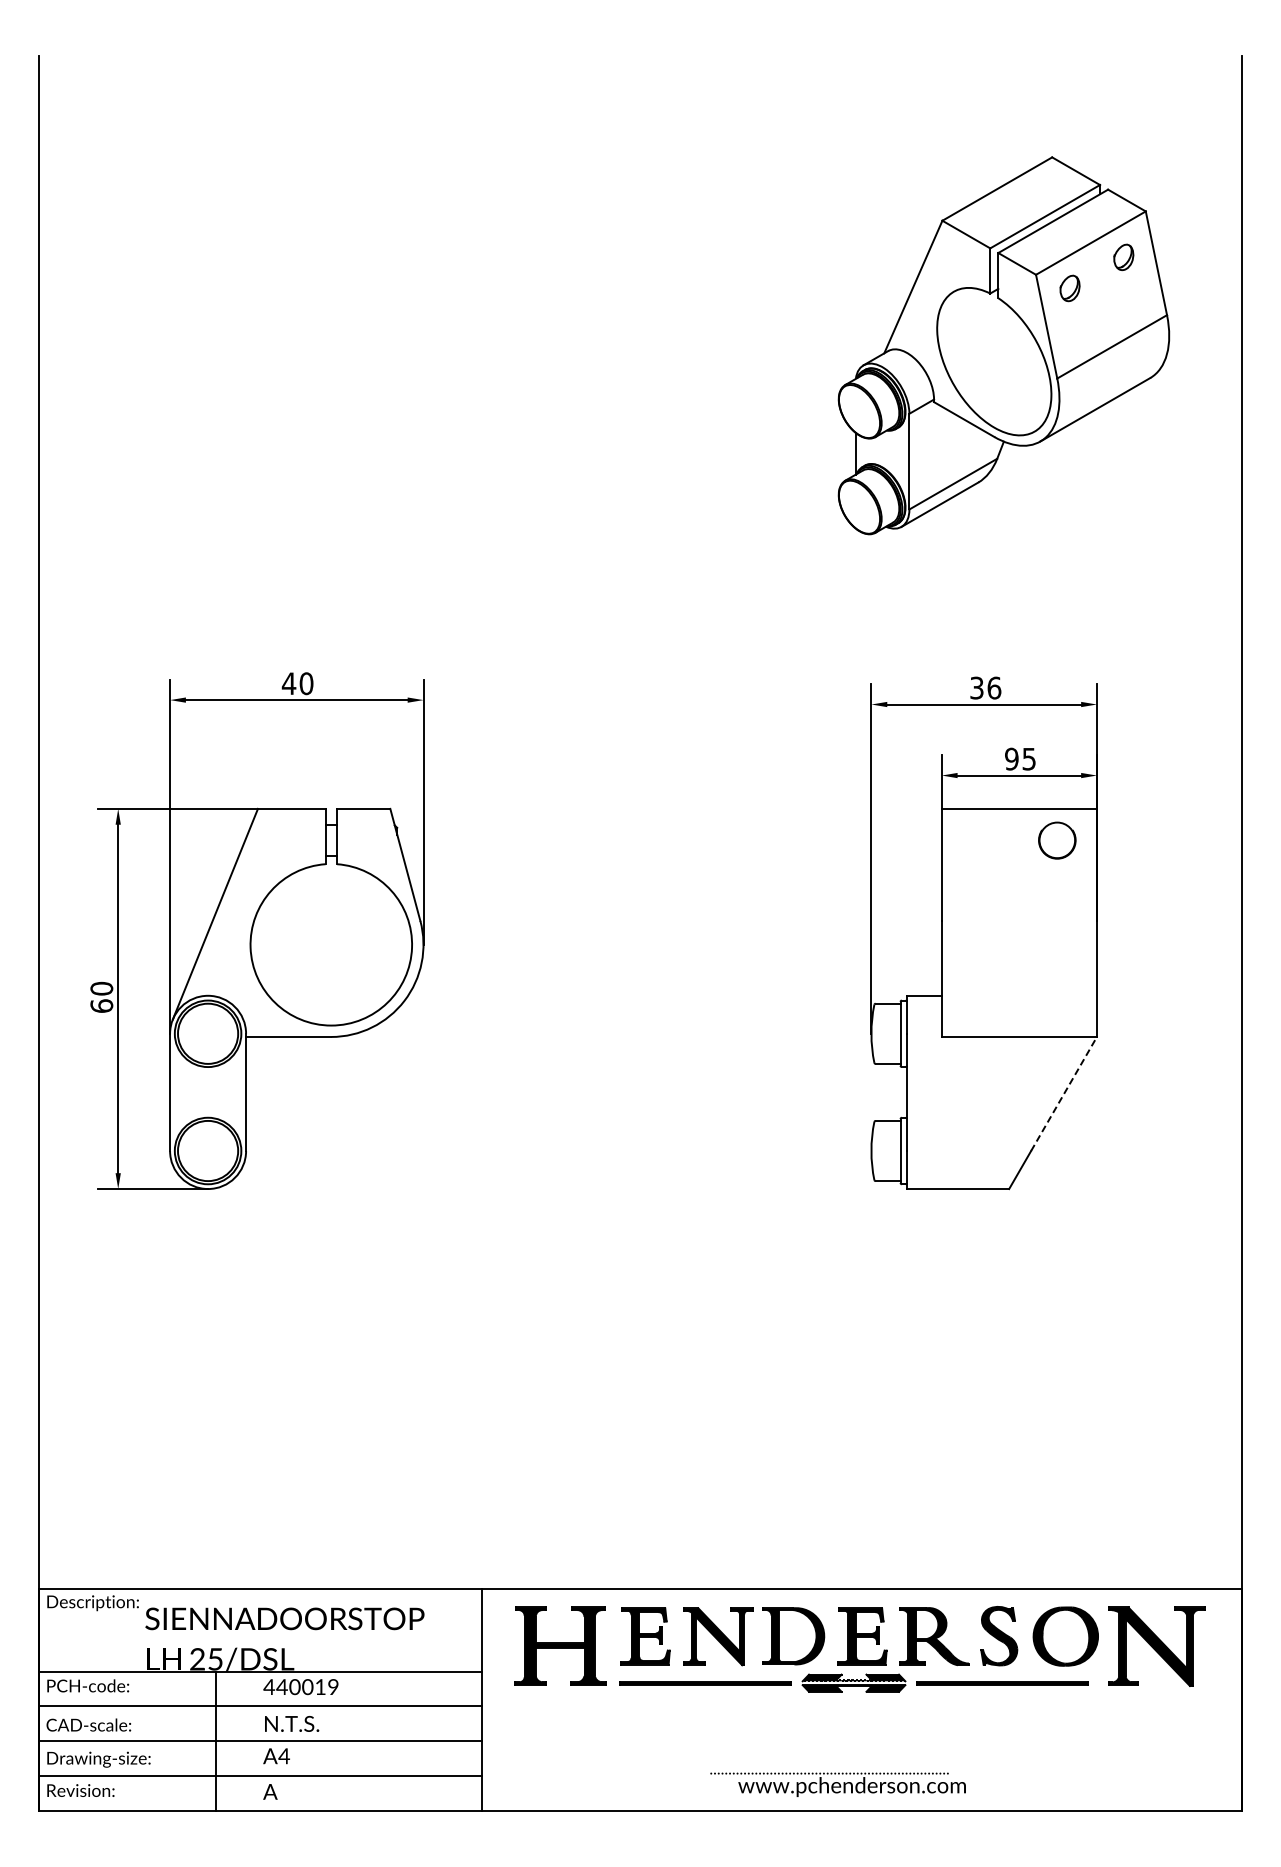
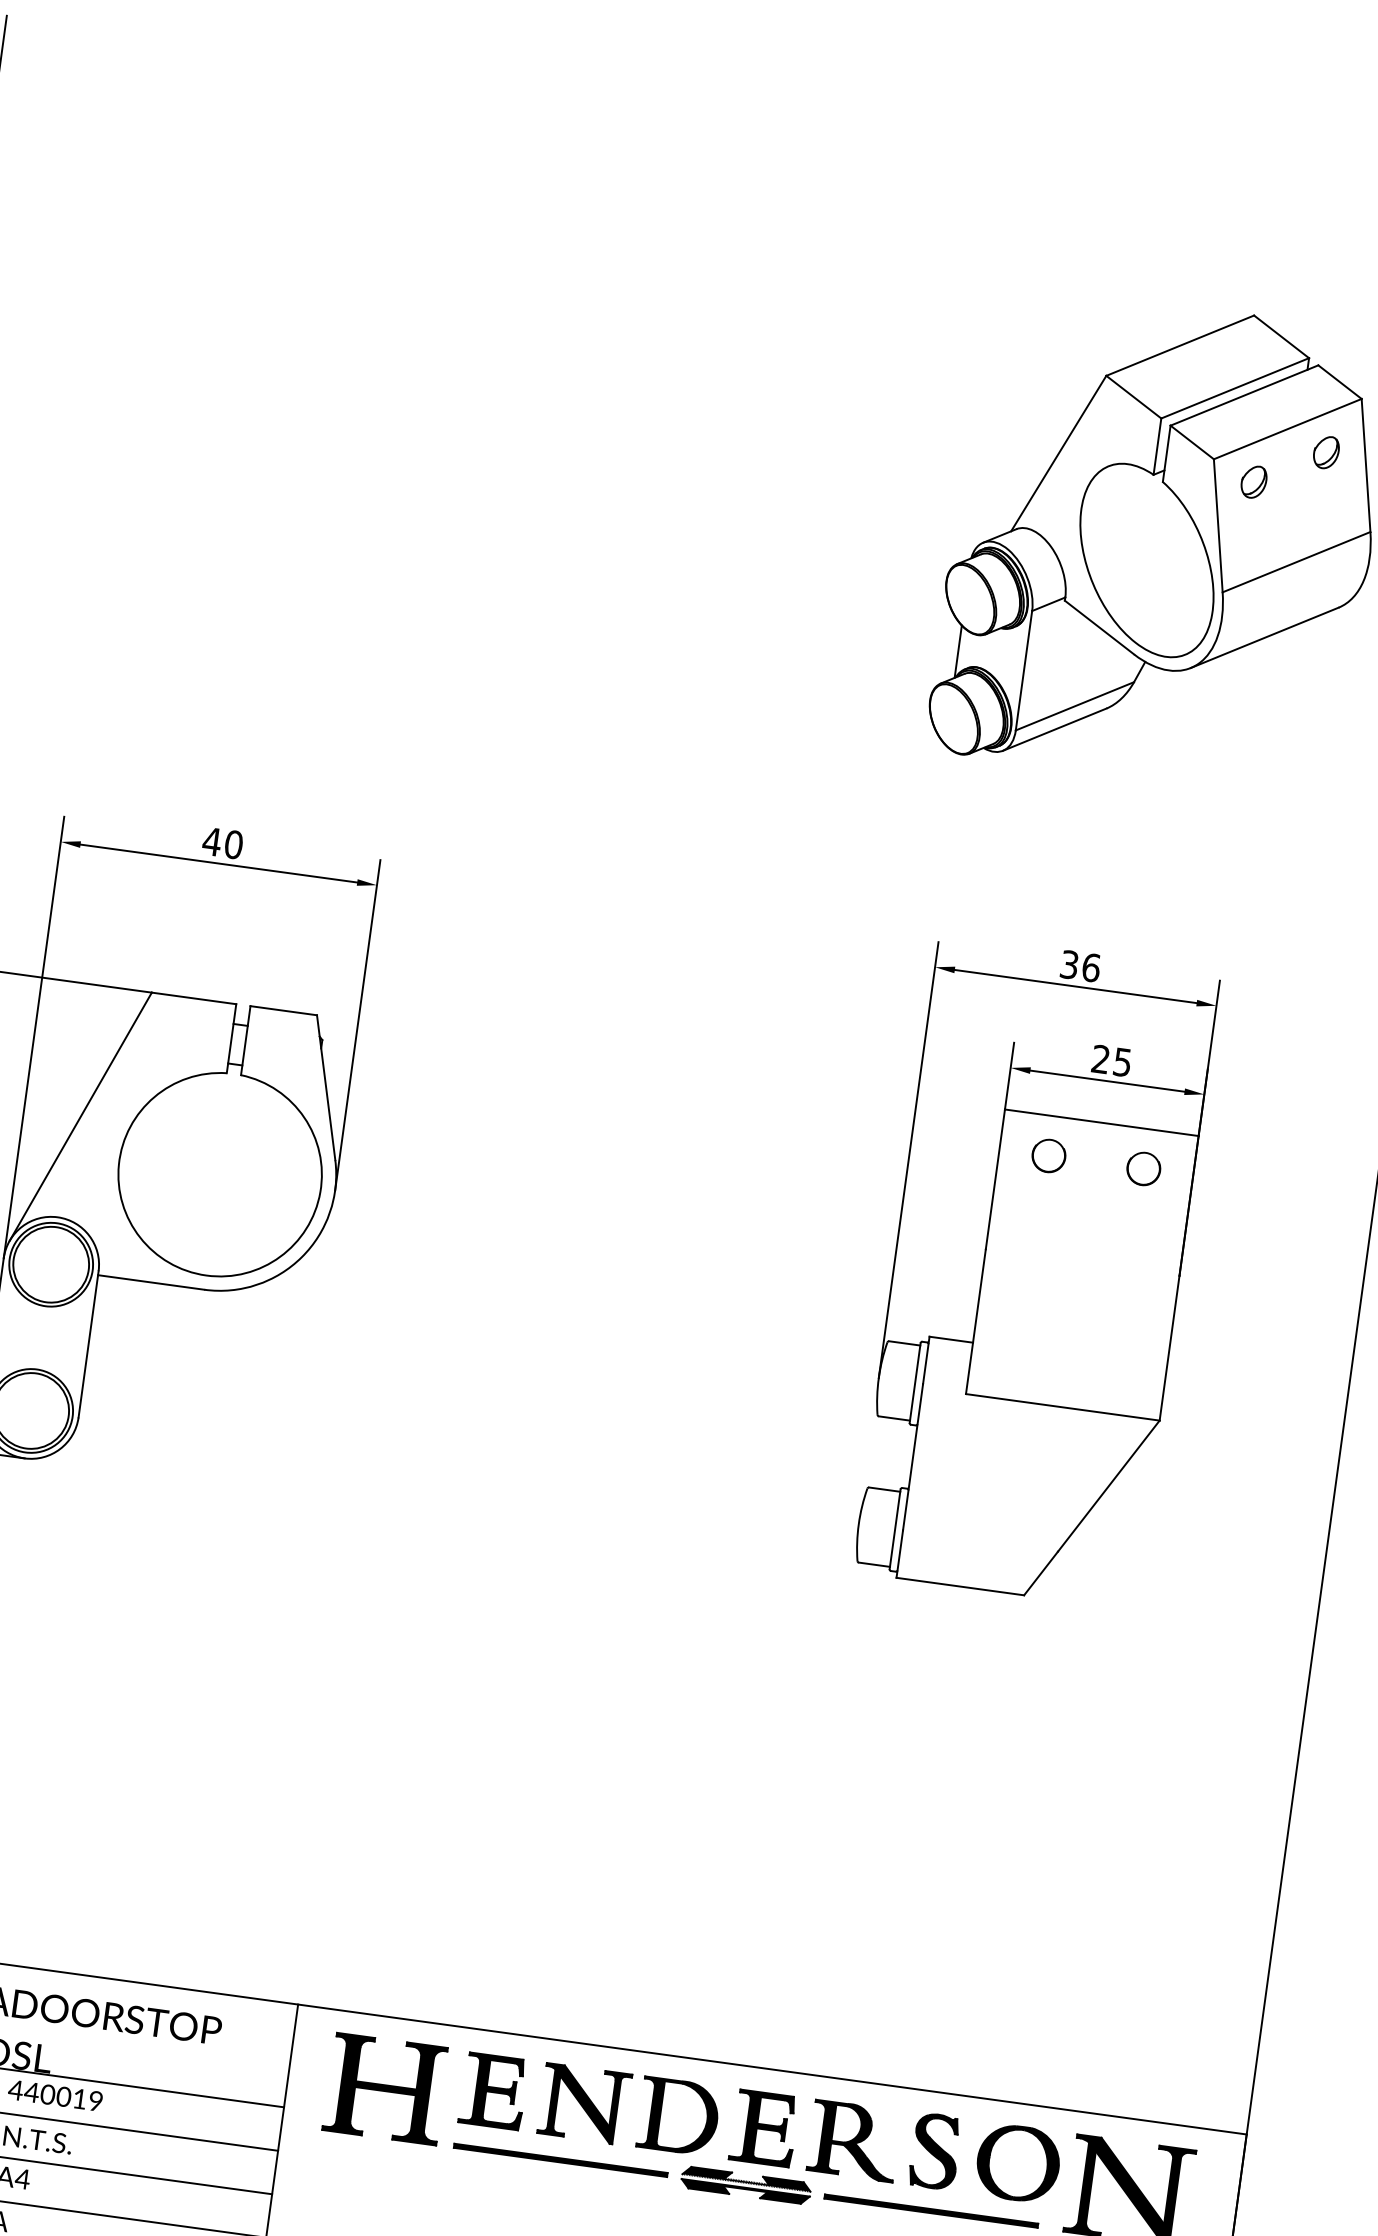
text: (1011, 758) -> (1100, 1058), 95 -> 25
part: (981, 840) -> (1049, 1155), added
part: (1057, 840) -> (1143, 1168), size x0.71
line: (1064, 1094) -> (1109, 1486), dashed -> solid

